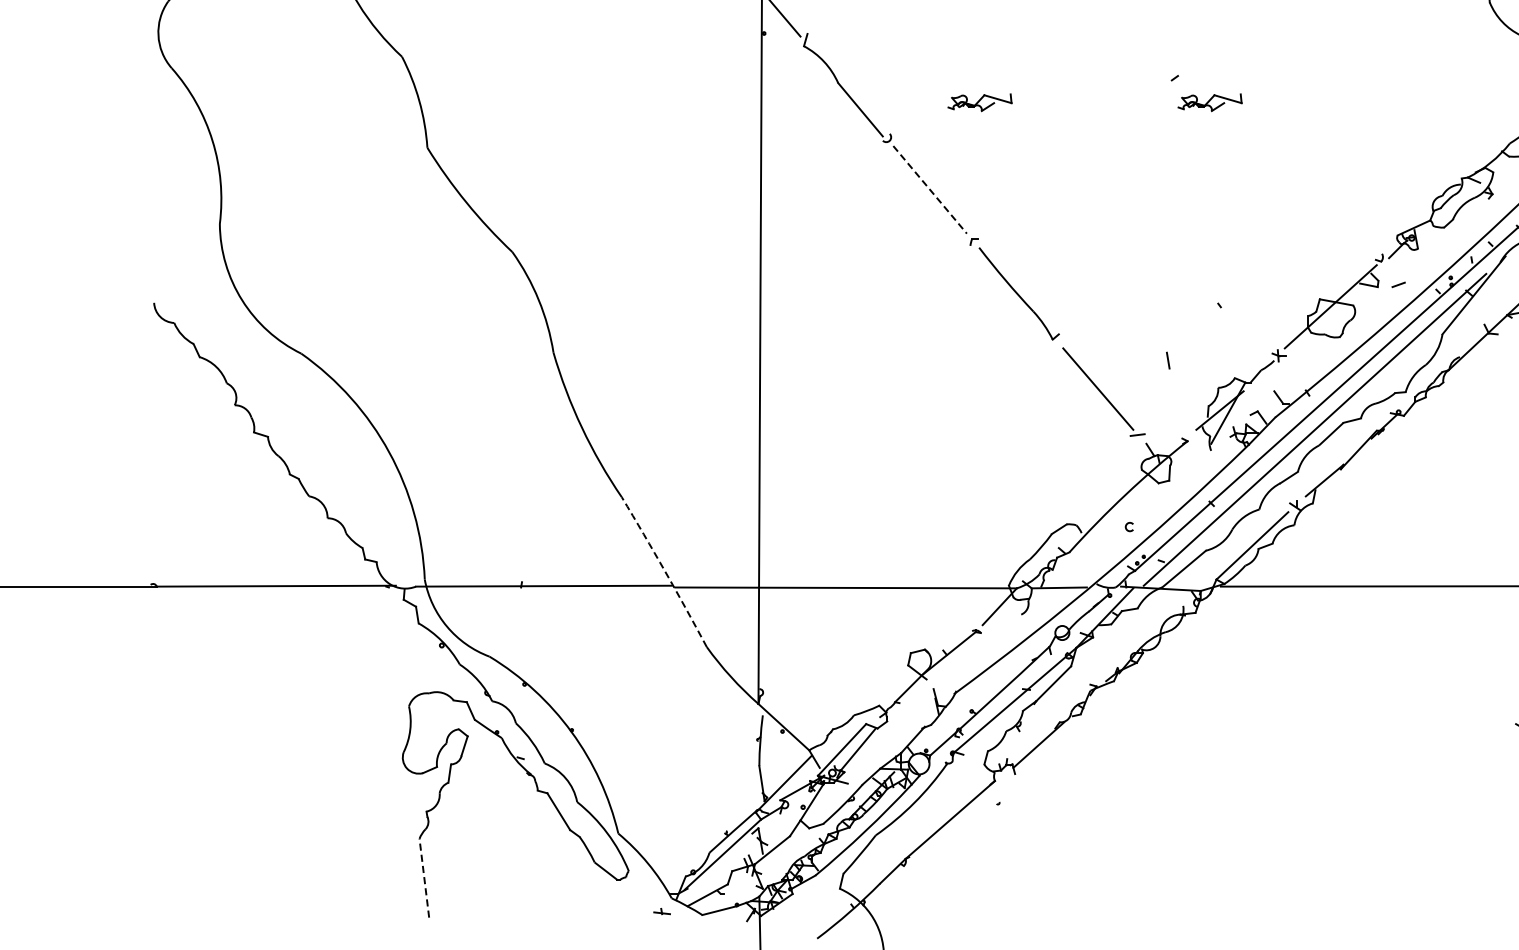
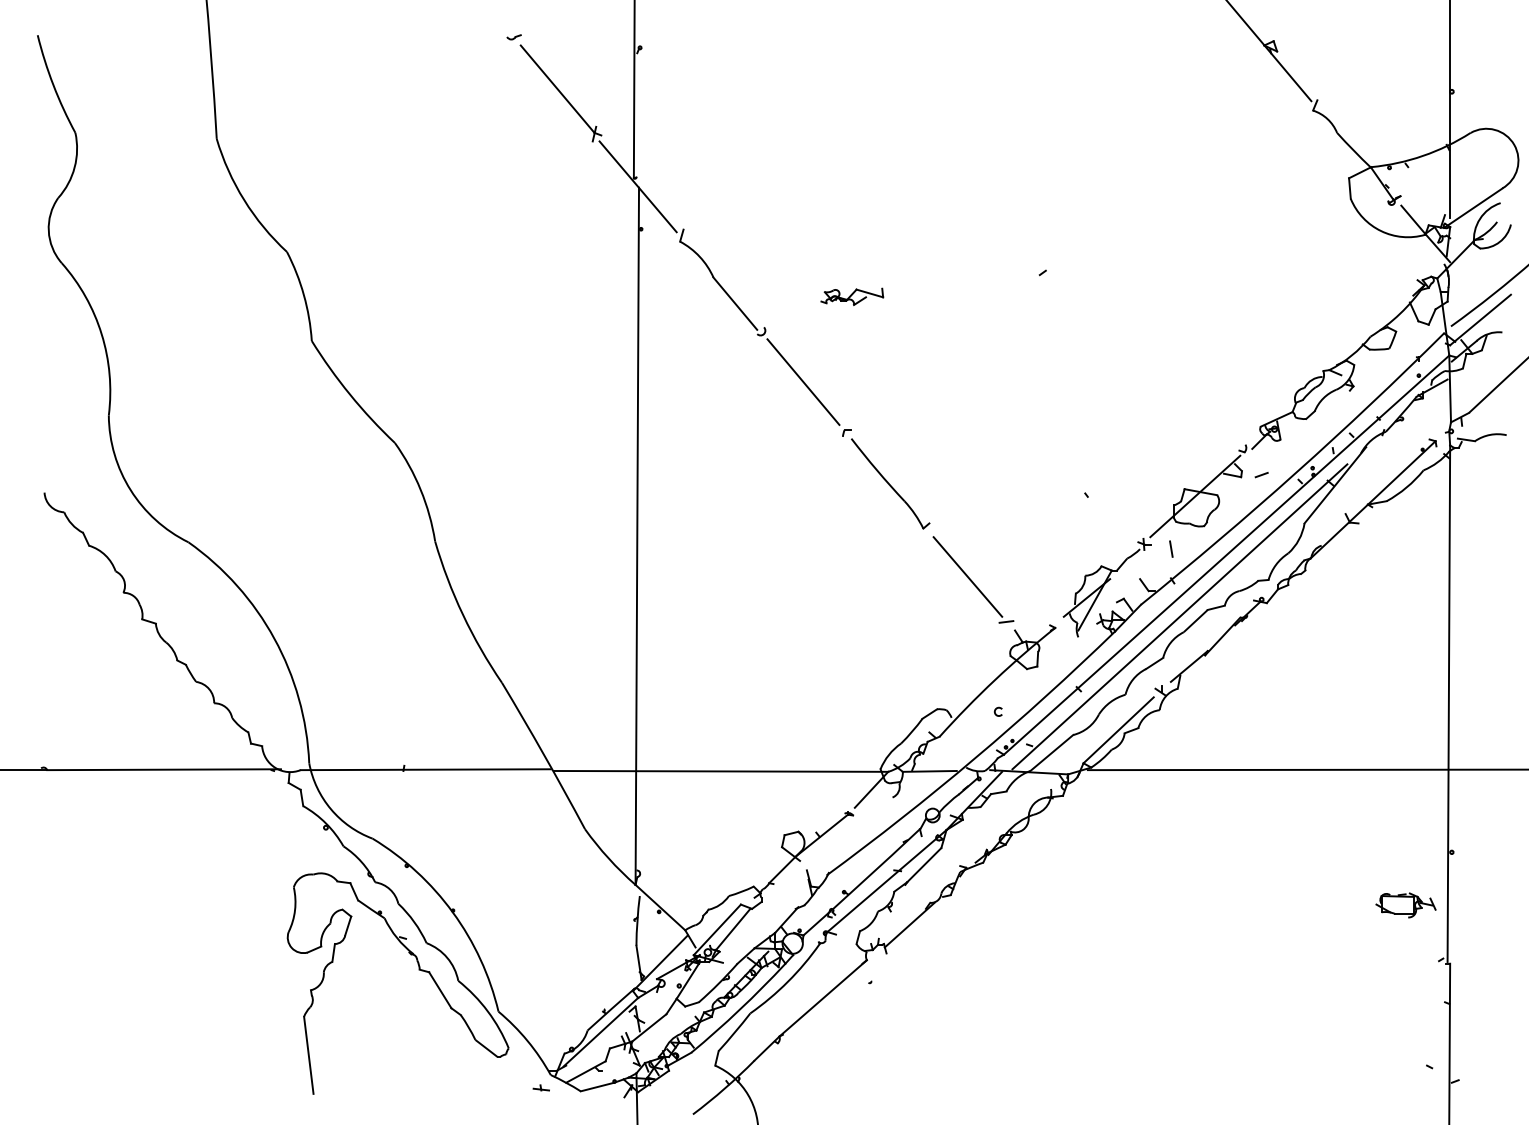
part: (1210, 102) -> (1077, 296), removed
line: (930, 190) -> (803, 382), dashed -> solid
line: (1168, 359) -> (1171, 548), moved
arc: (665, 571) -> (544, 755), dashed -> solid
line: (424, 878) -> (308, 1055), dashed -> solid

